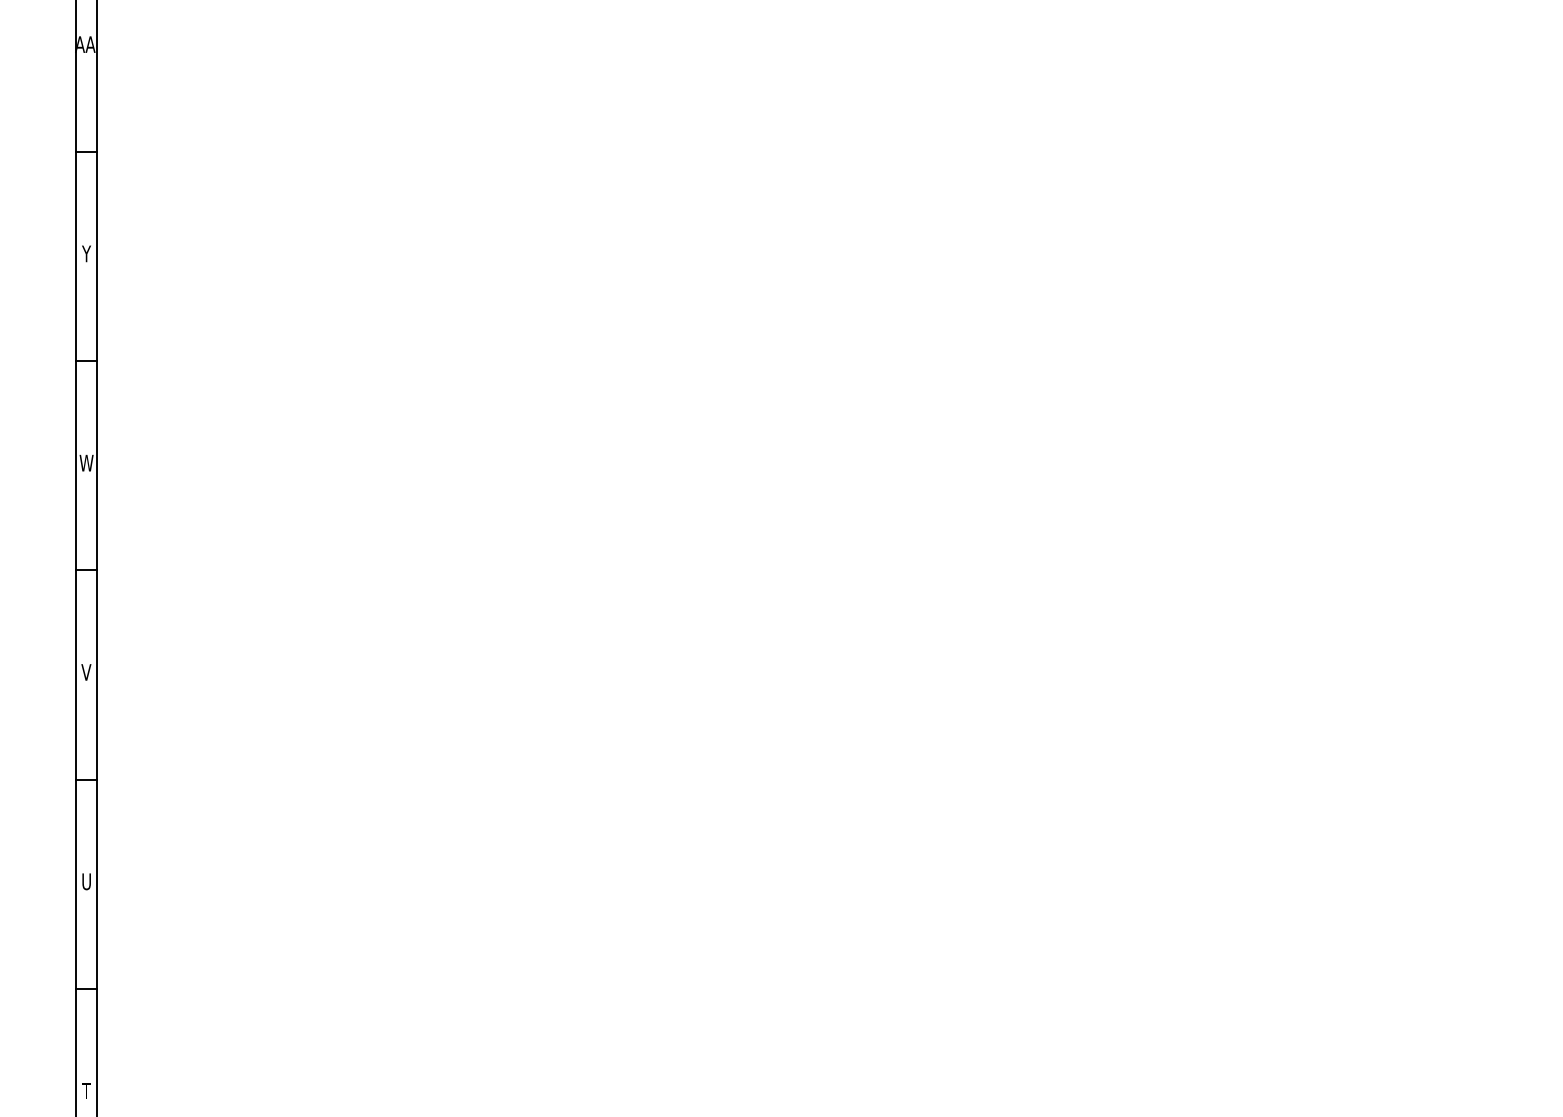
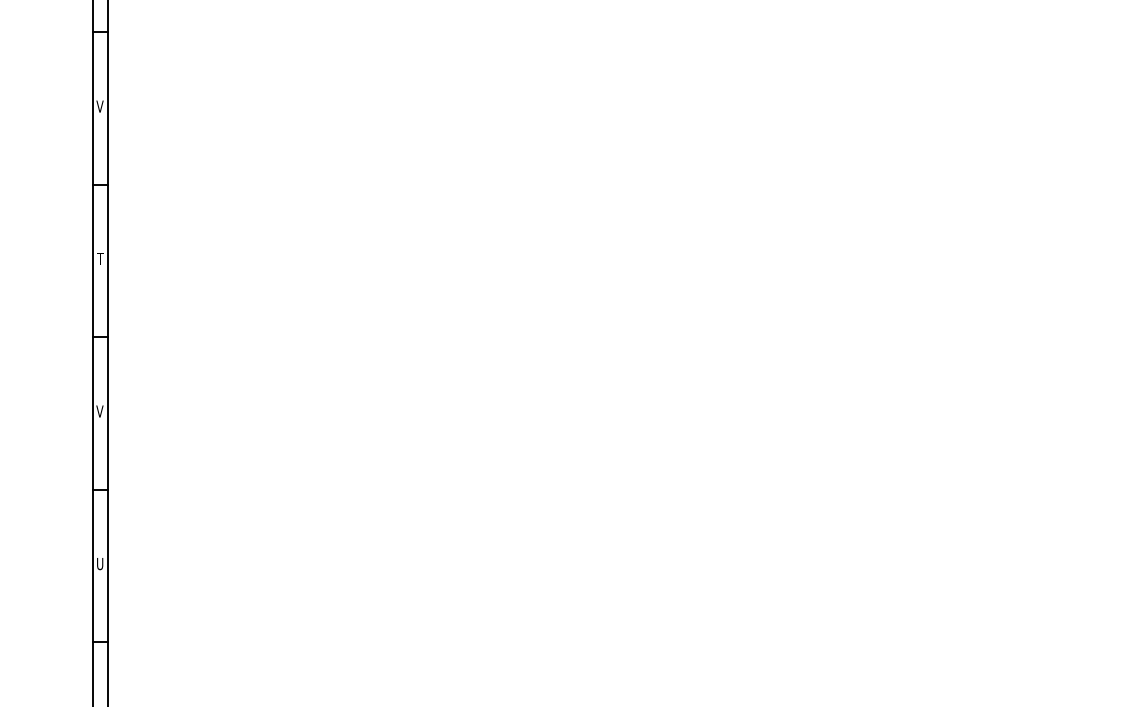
text: (86, 253) -> (100, 106), Y -> V
text: (86, 462) -> (100, 258), W -> T

